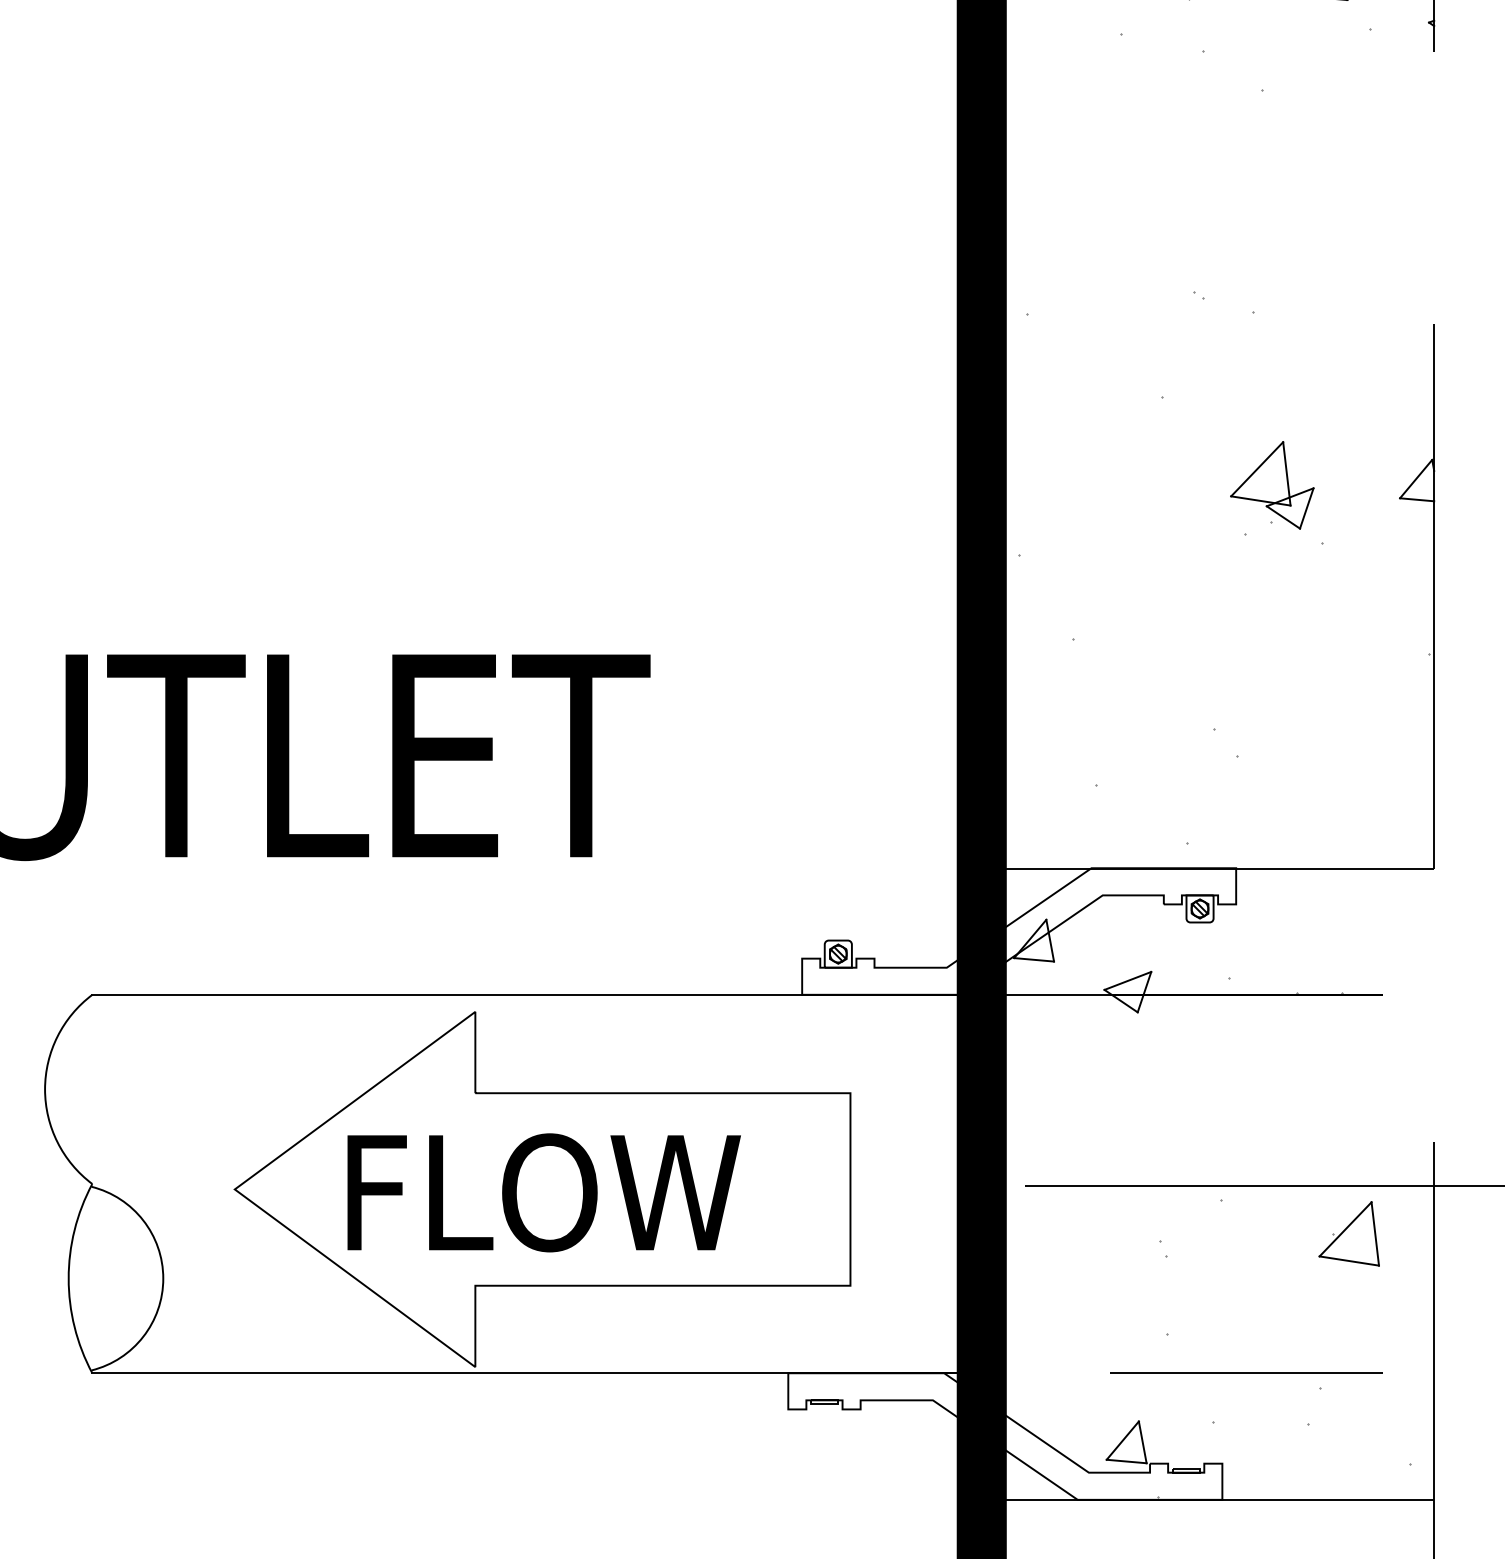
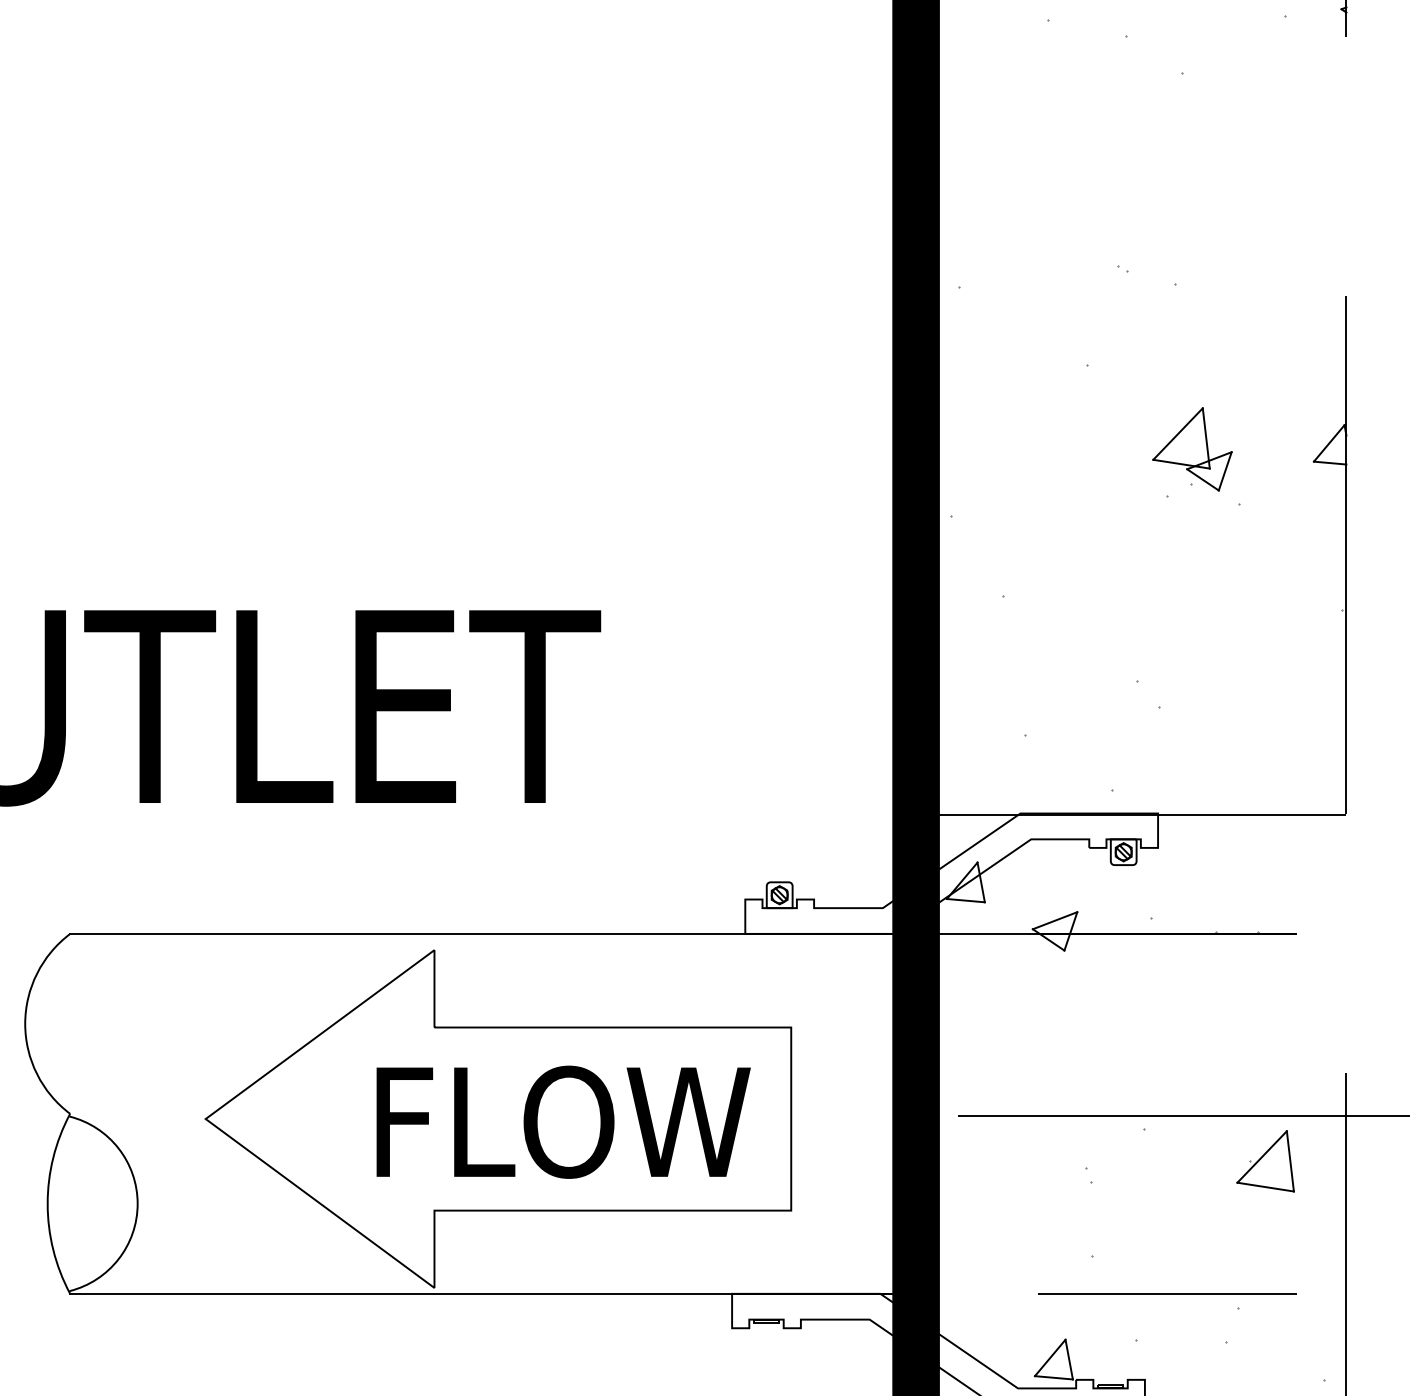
text: (543, 1192) -> (563, 1121), moved

